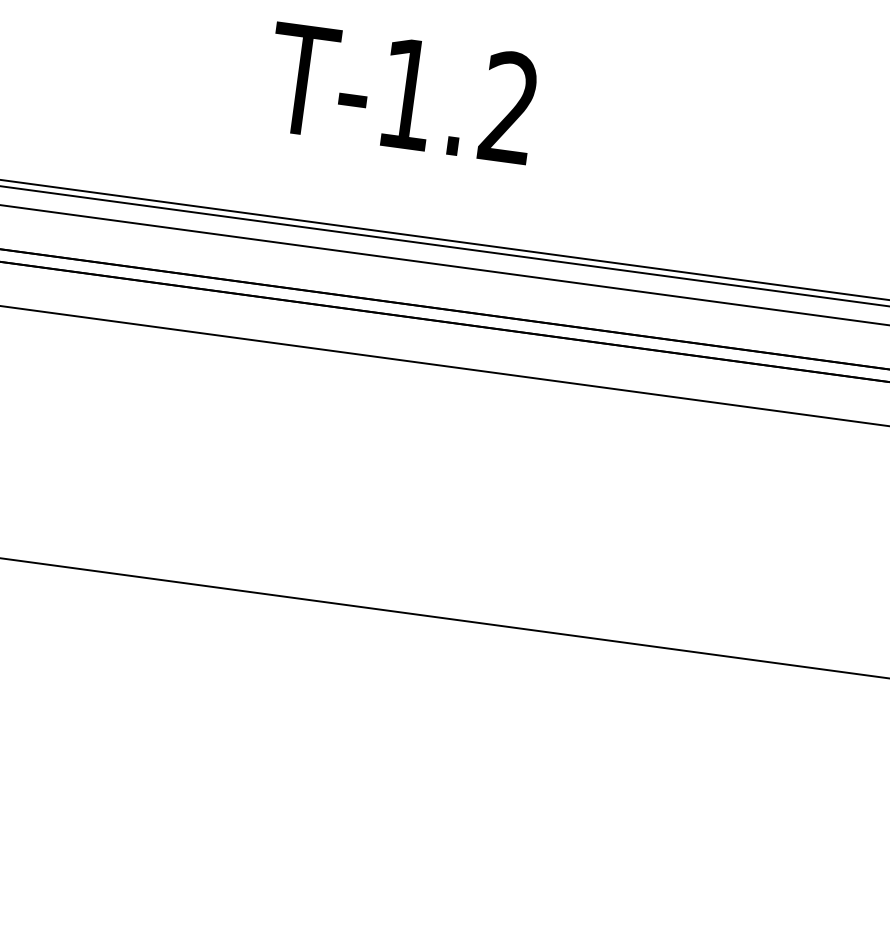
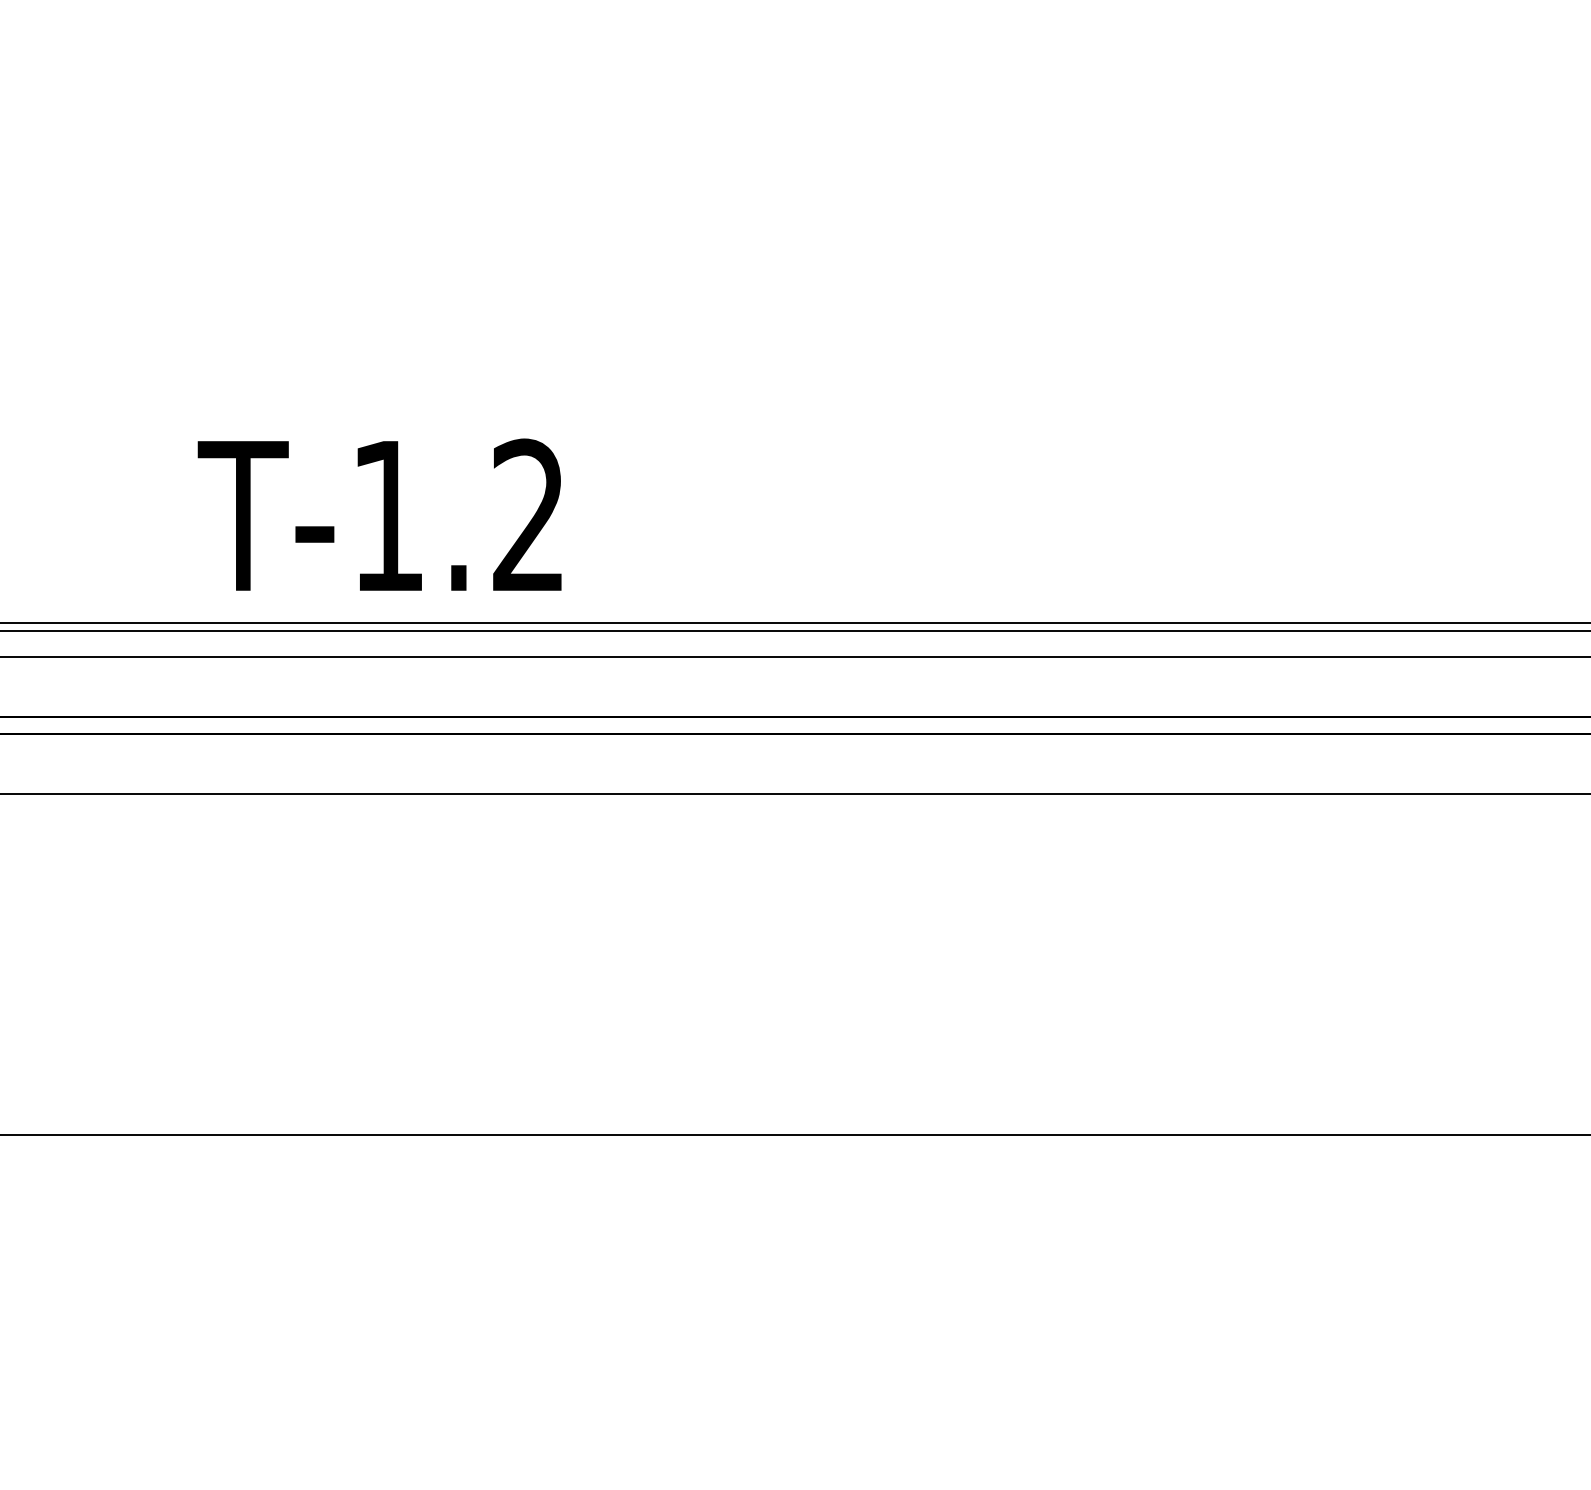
text: (401, 92) -> (379, 514), moved

